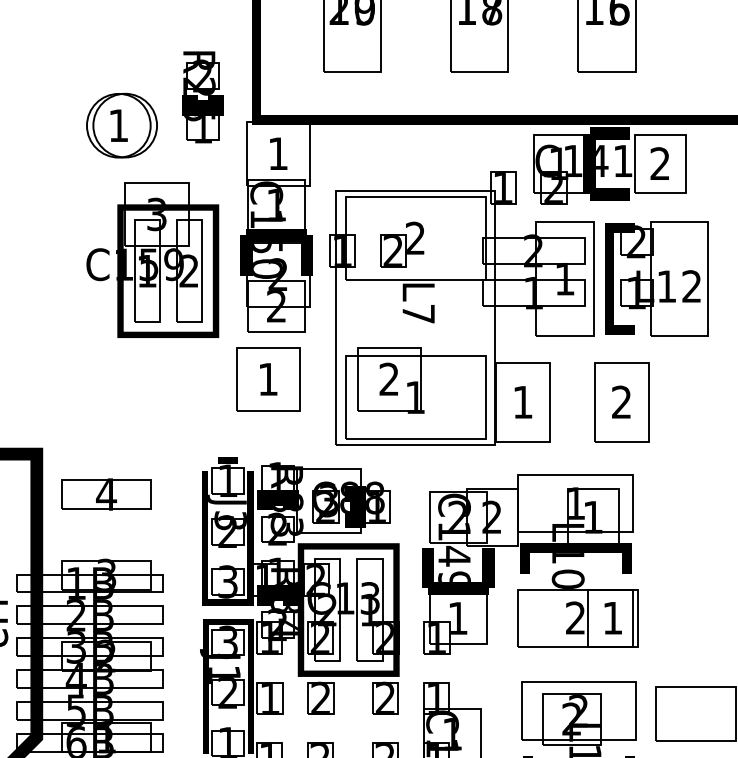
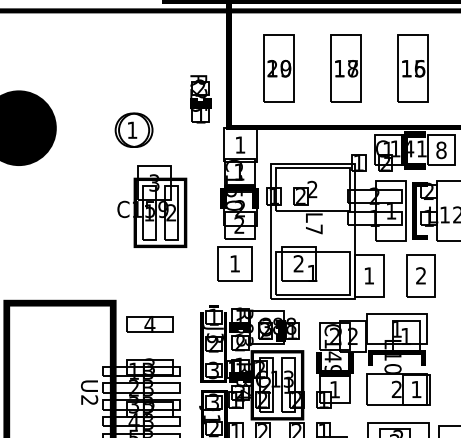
part: (202, 97) -> (200, 99), moved
part: (120, 124) -> (133, 129), moved
text: (660, 164) -> (441, 150), 2 -> 8
part: (153, 259) -> (152, 206), moved

